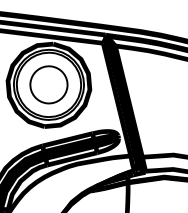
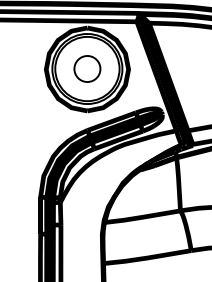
circle: (49, 84) -> (87, 68), size x0.7

